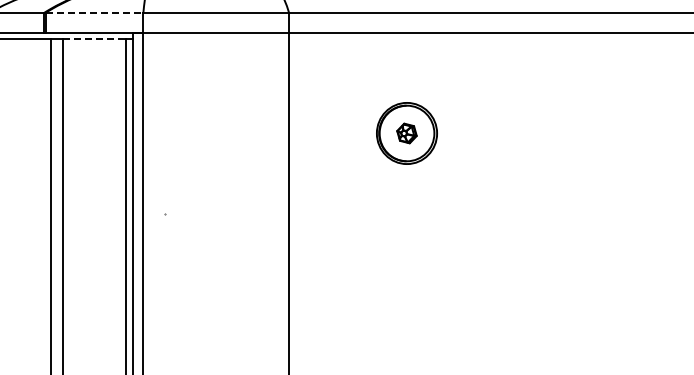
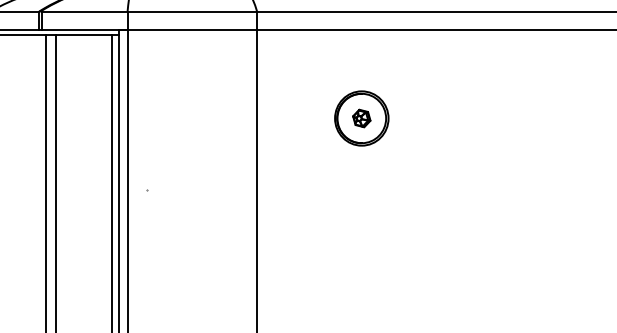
line: (95, 13) -> (85, 11), dashed -> solid
line: (94, 38) -> (84, 34), dashed -> solid

